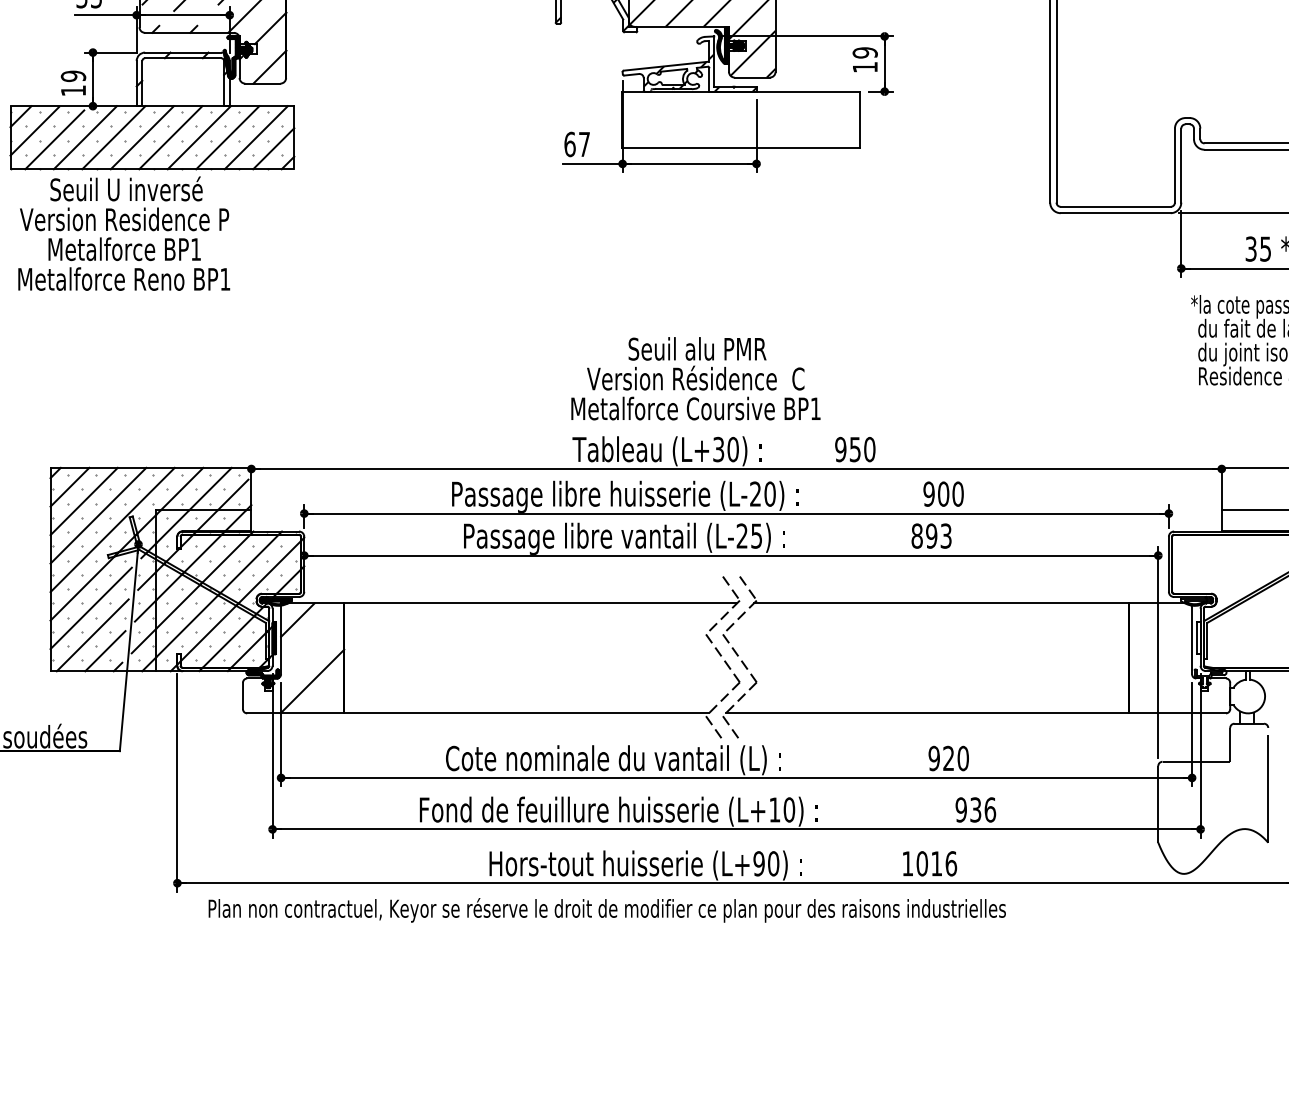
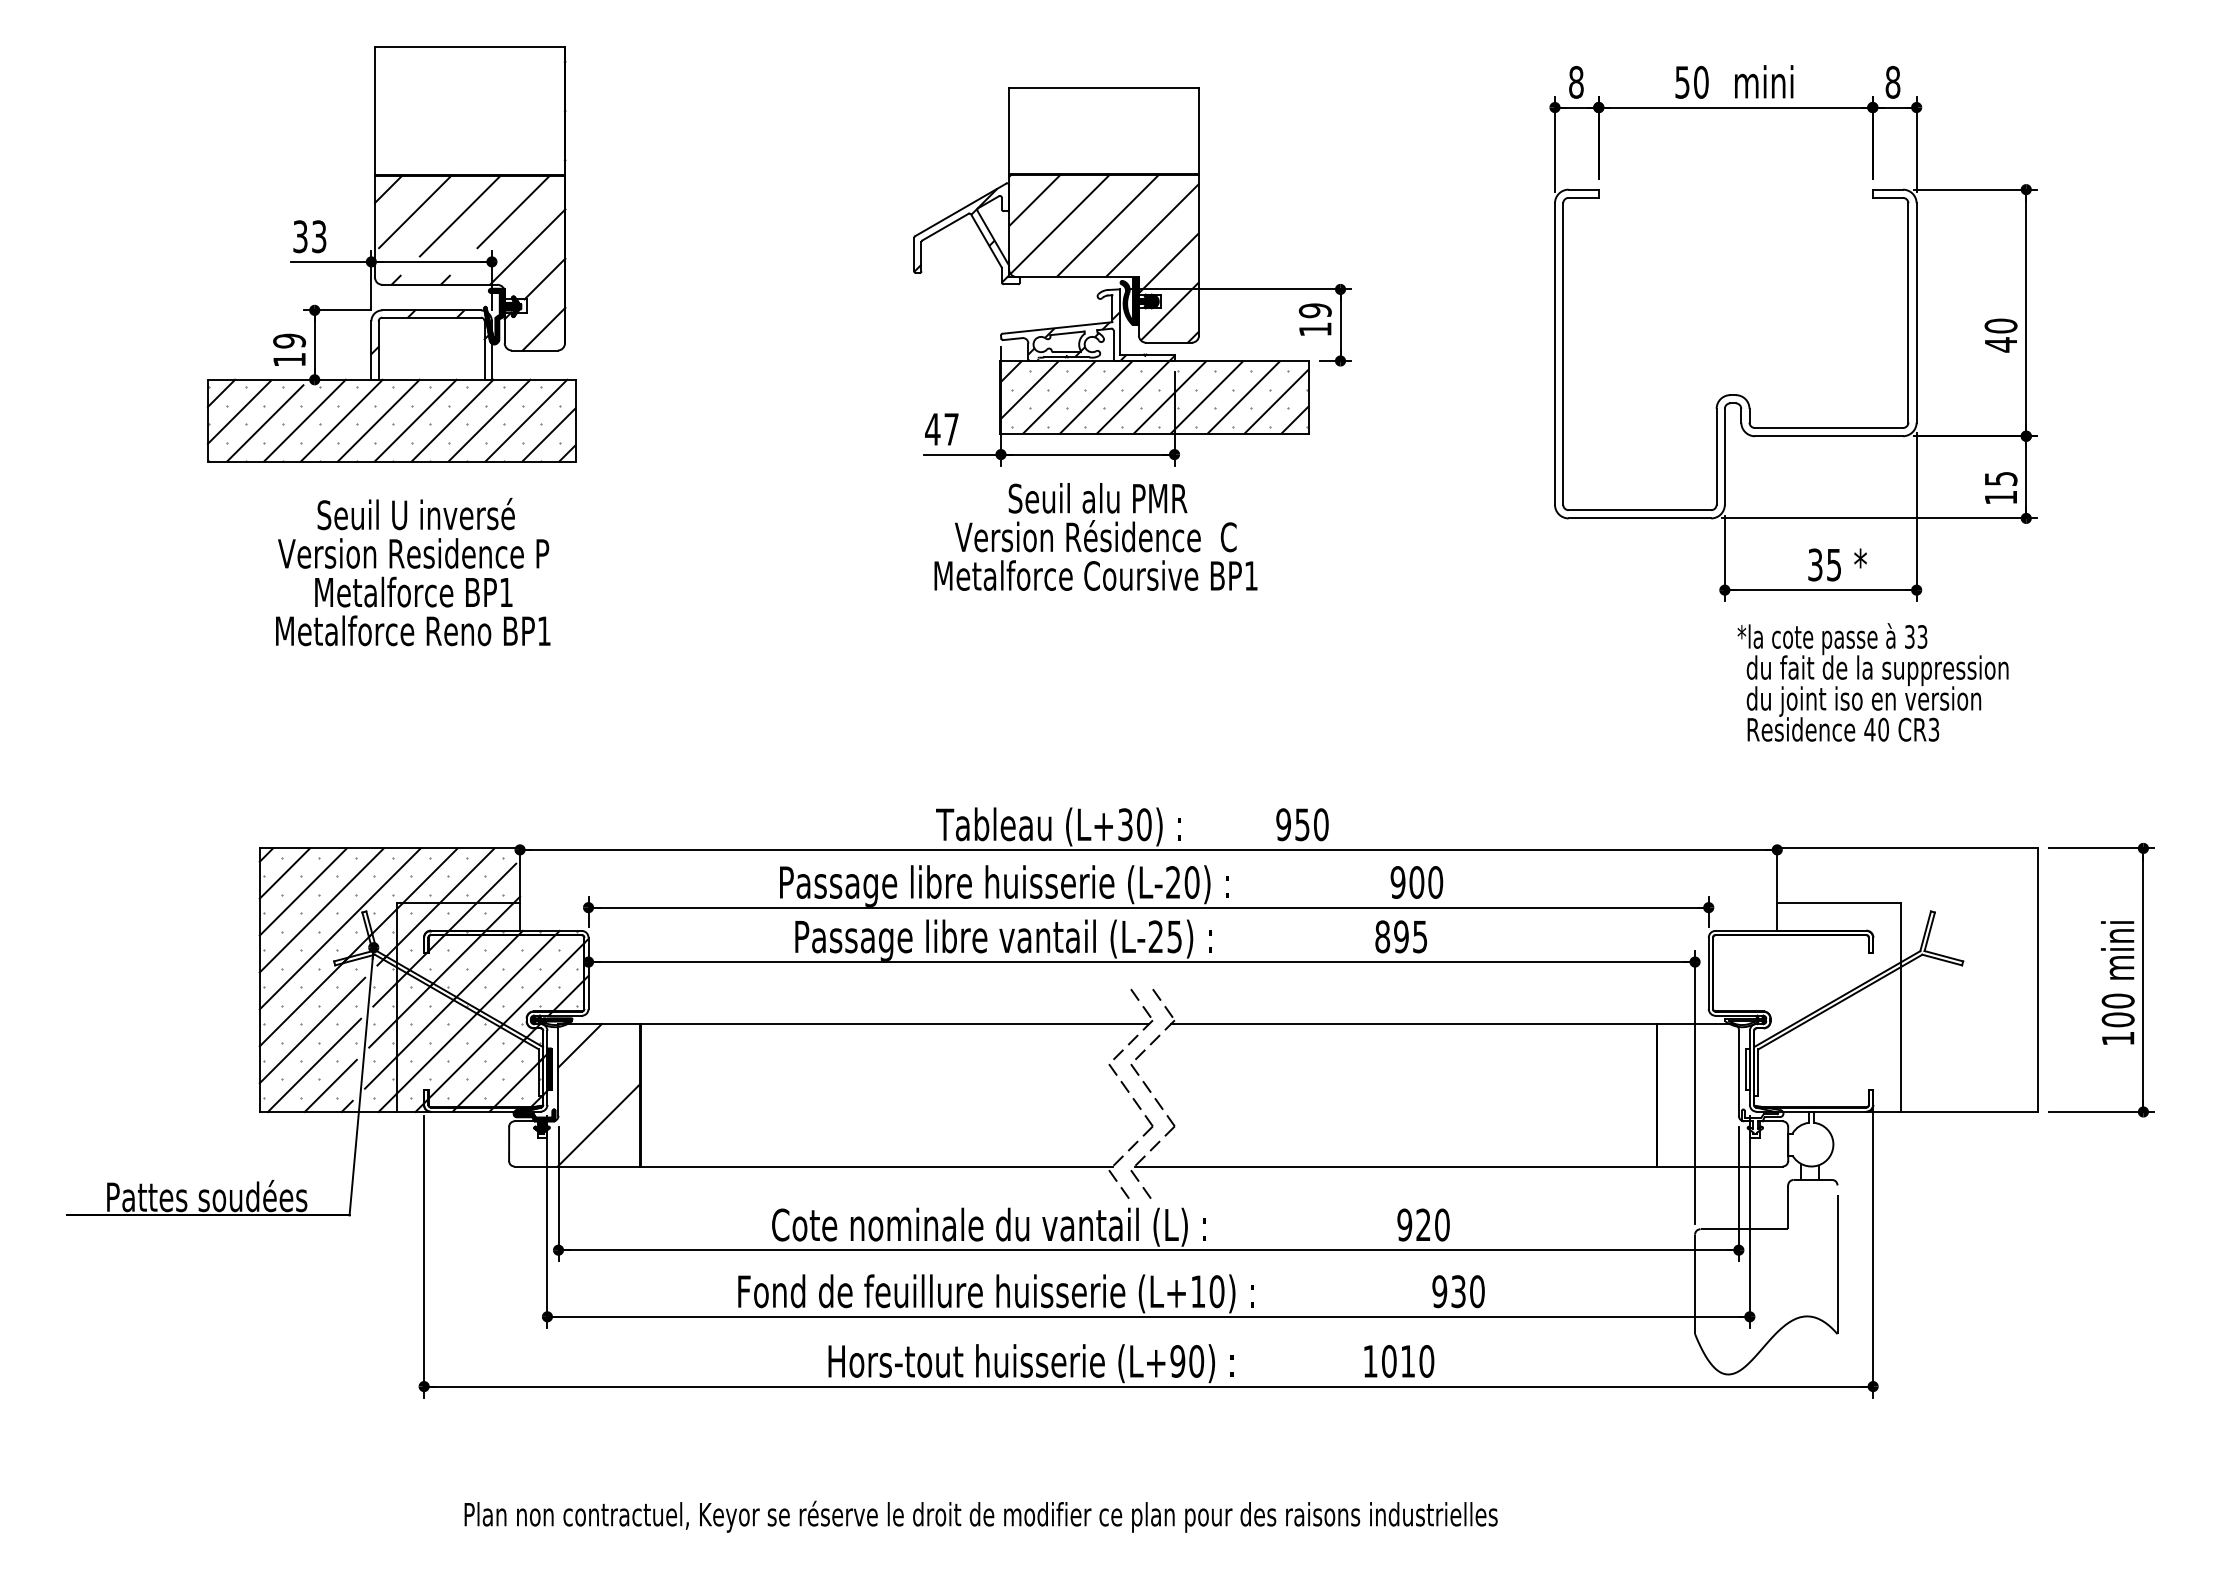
hatch: (741, 119) -> (1154, 397), added
text: (569, 144) -> (932, 429), 67 -> 47
text: (124, 234) -> (413, 572), moved
text: (695, 378) -> (1095, 536), moved
text: (946, 535) -> (1420, 936), 893 -> 895
text: (990, 809) -> (1477, 1291), 936 -> 930
text: (951, 863) -> (1426, 1361), 1016 -> 1010
text: (606, 910) -> (980, 1516), moved

